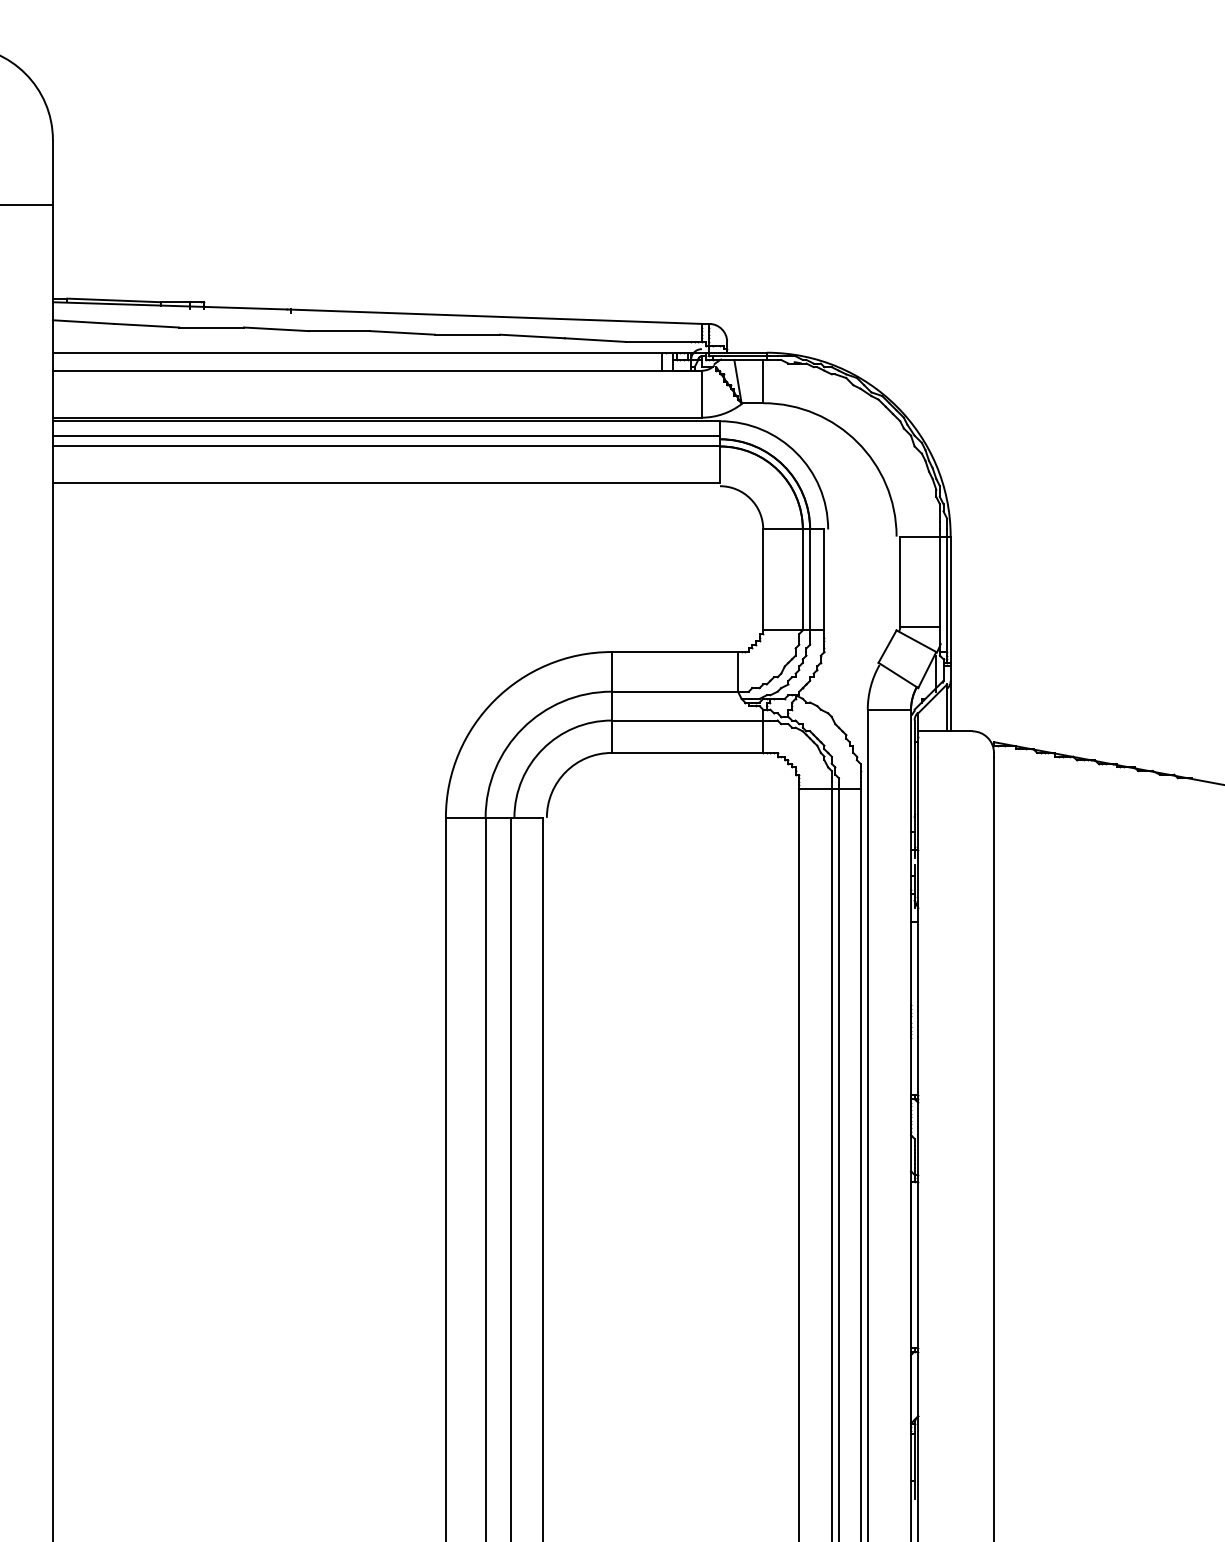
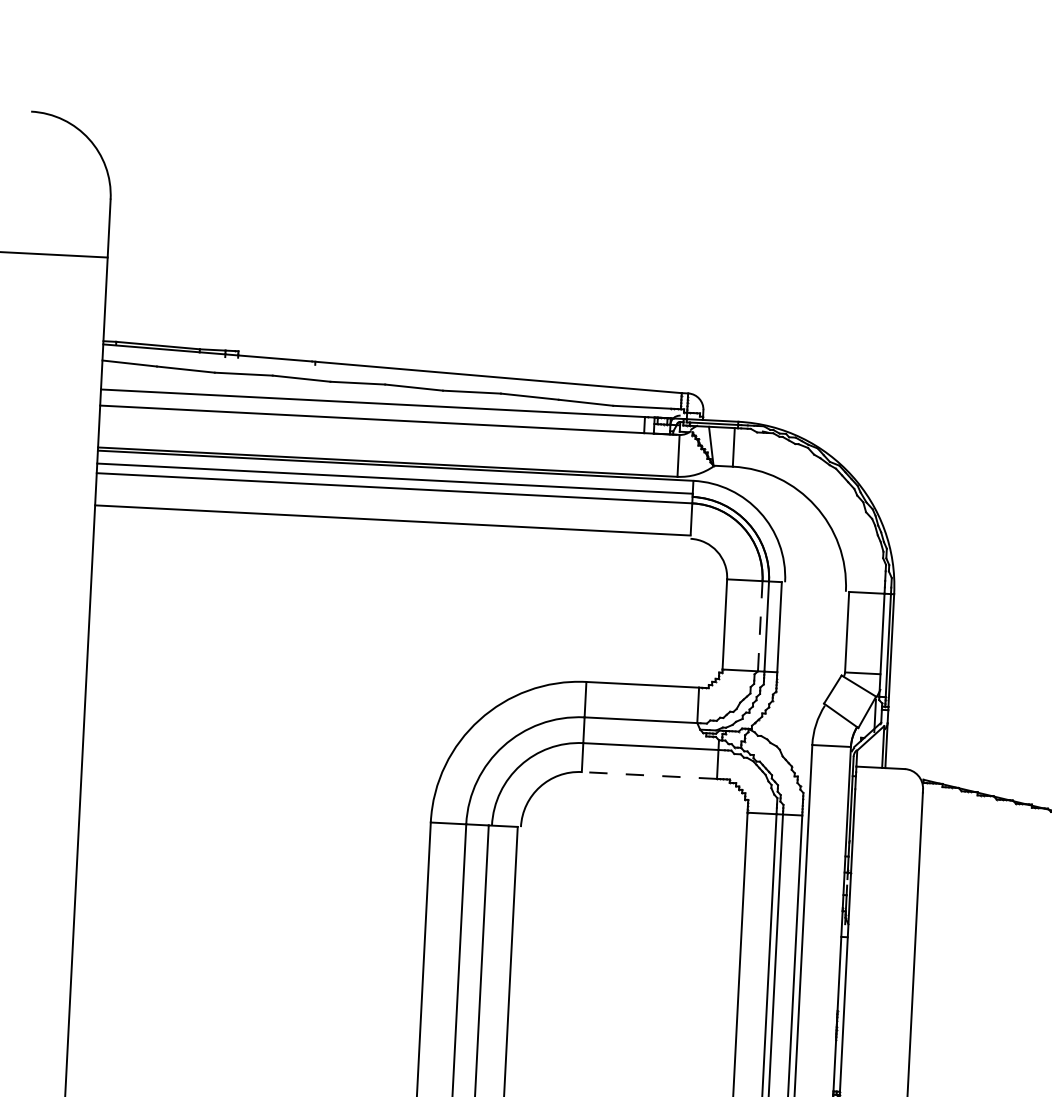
line: (802, 579) -> (759, 625), solid -> dashed
line: (687, 752) -> (649, 775), solid -> dashed

